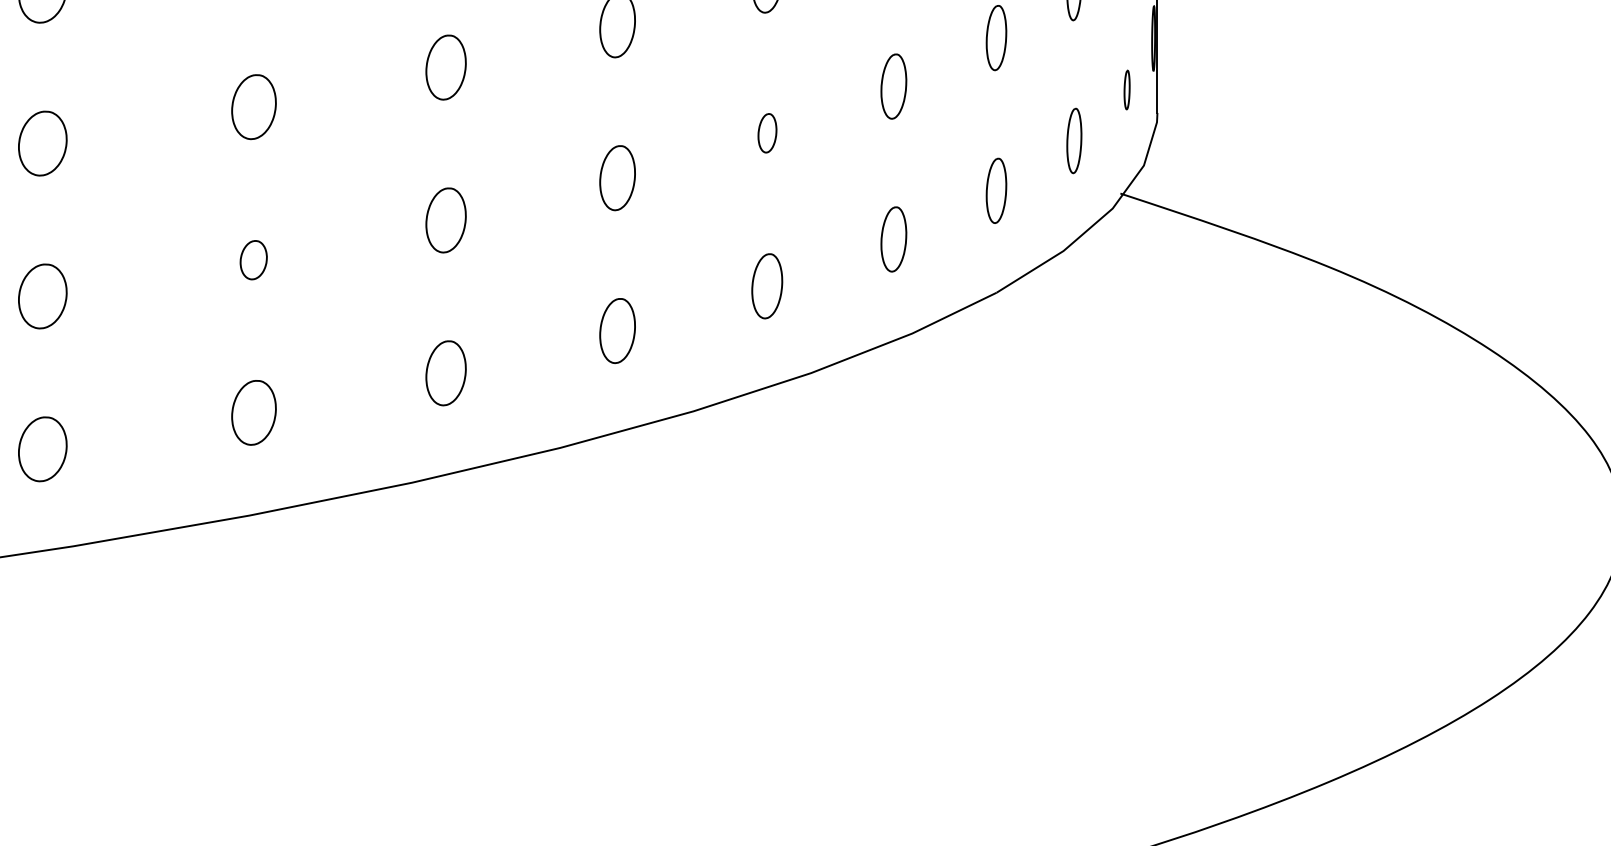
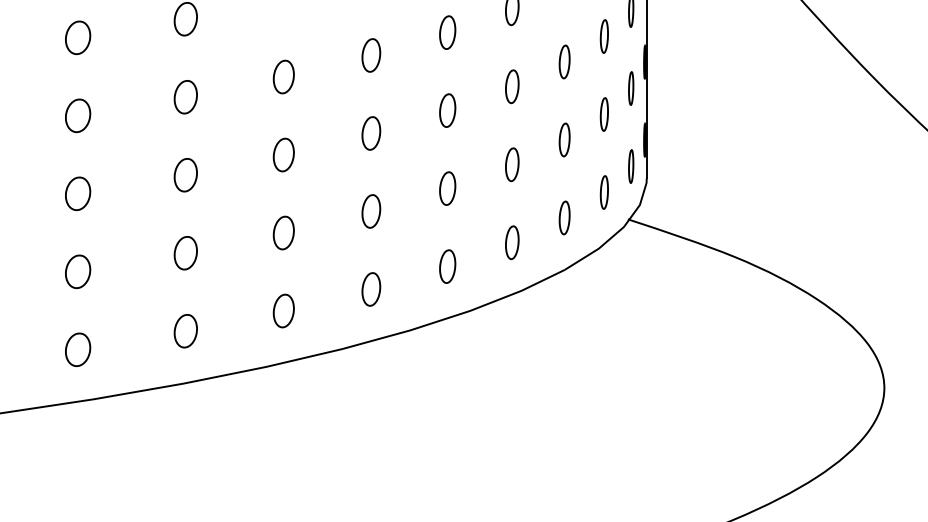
part: (1127, 90) -> (631, 166), size x1.67
part: (766, 133) -> (447, 188), size x1.67
part: (253, 260) -> (185, 253), size x1.67

